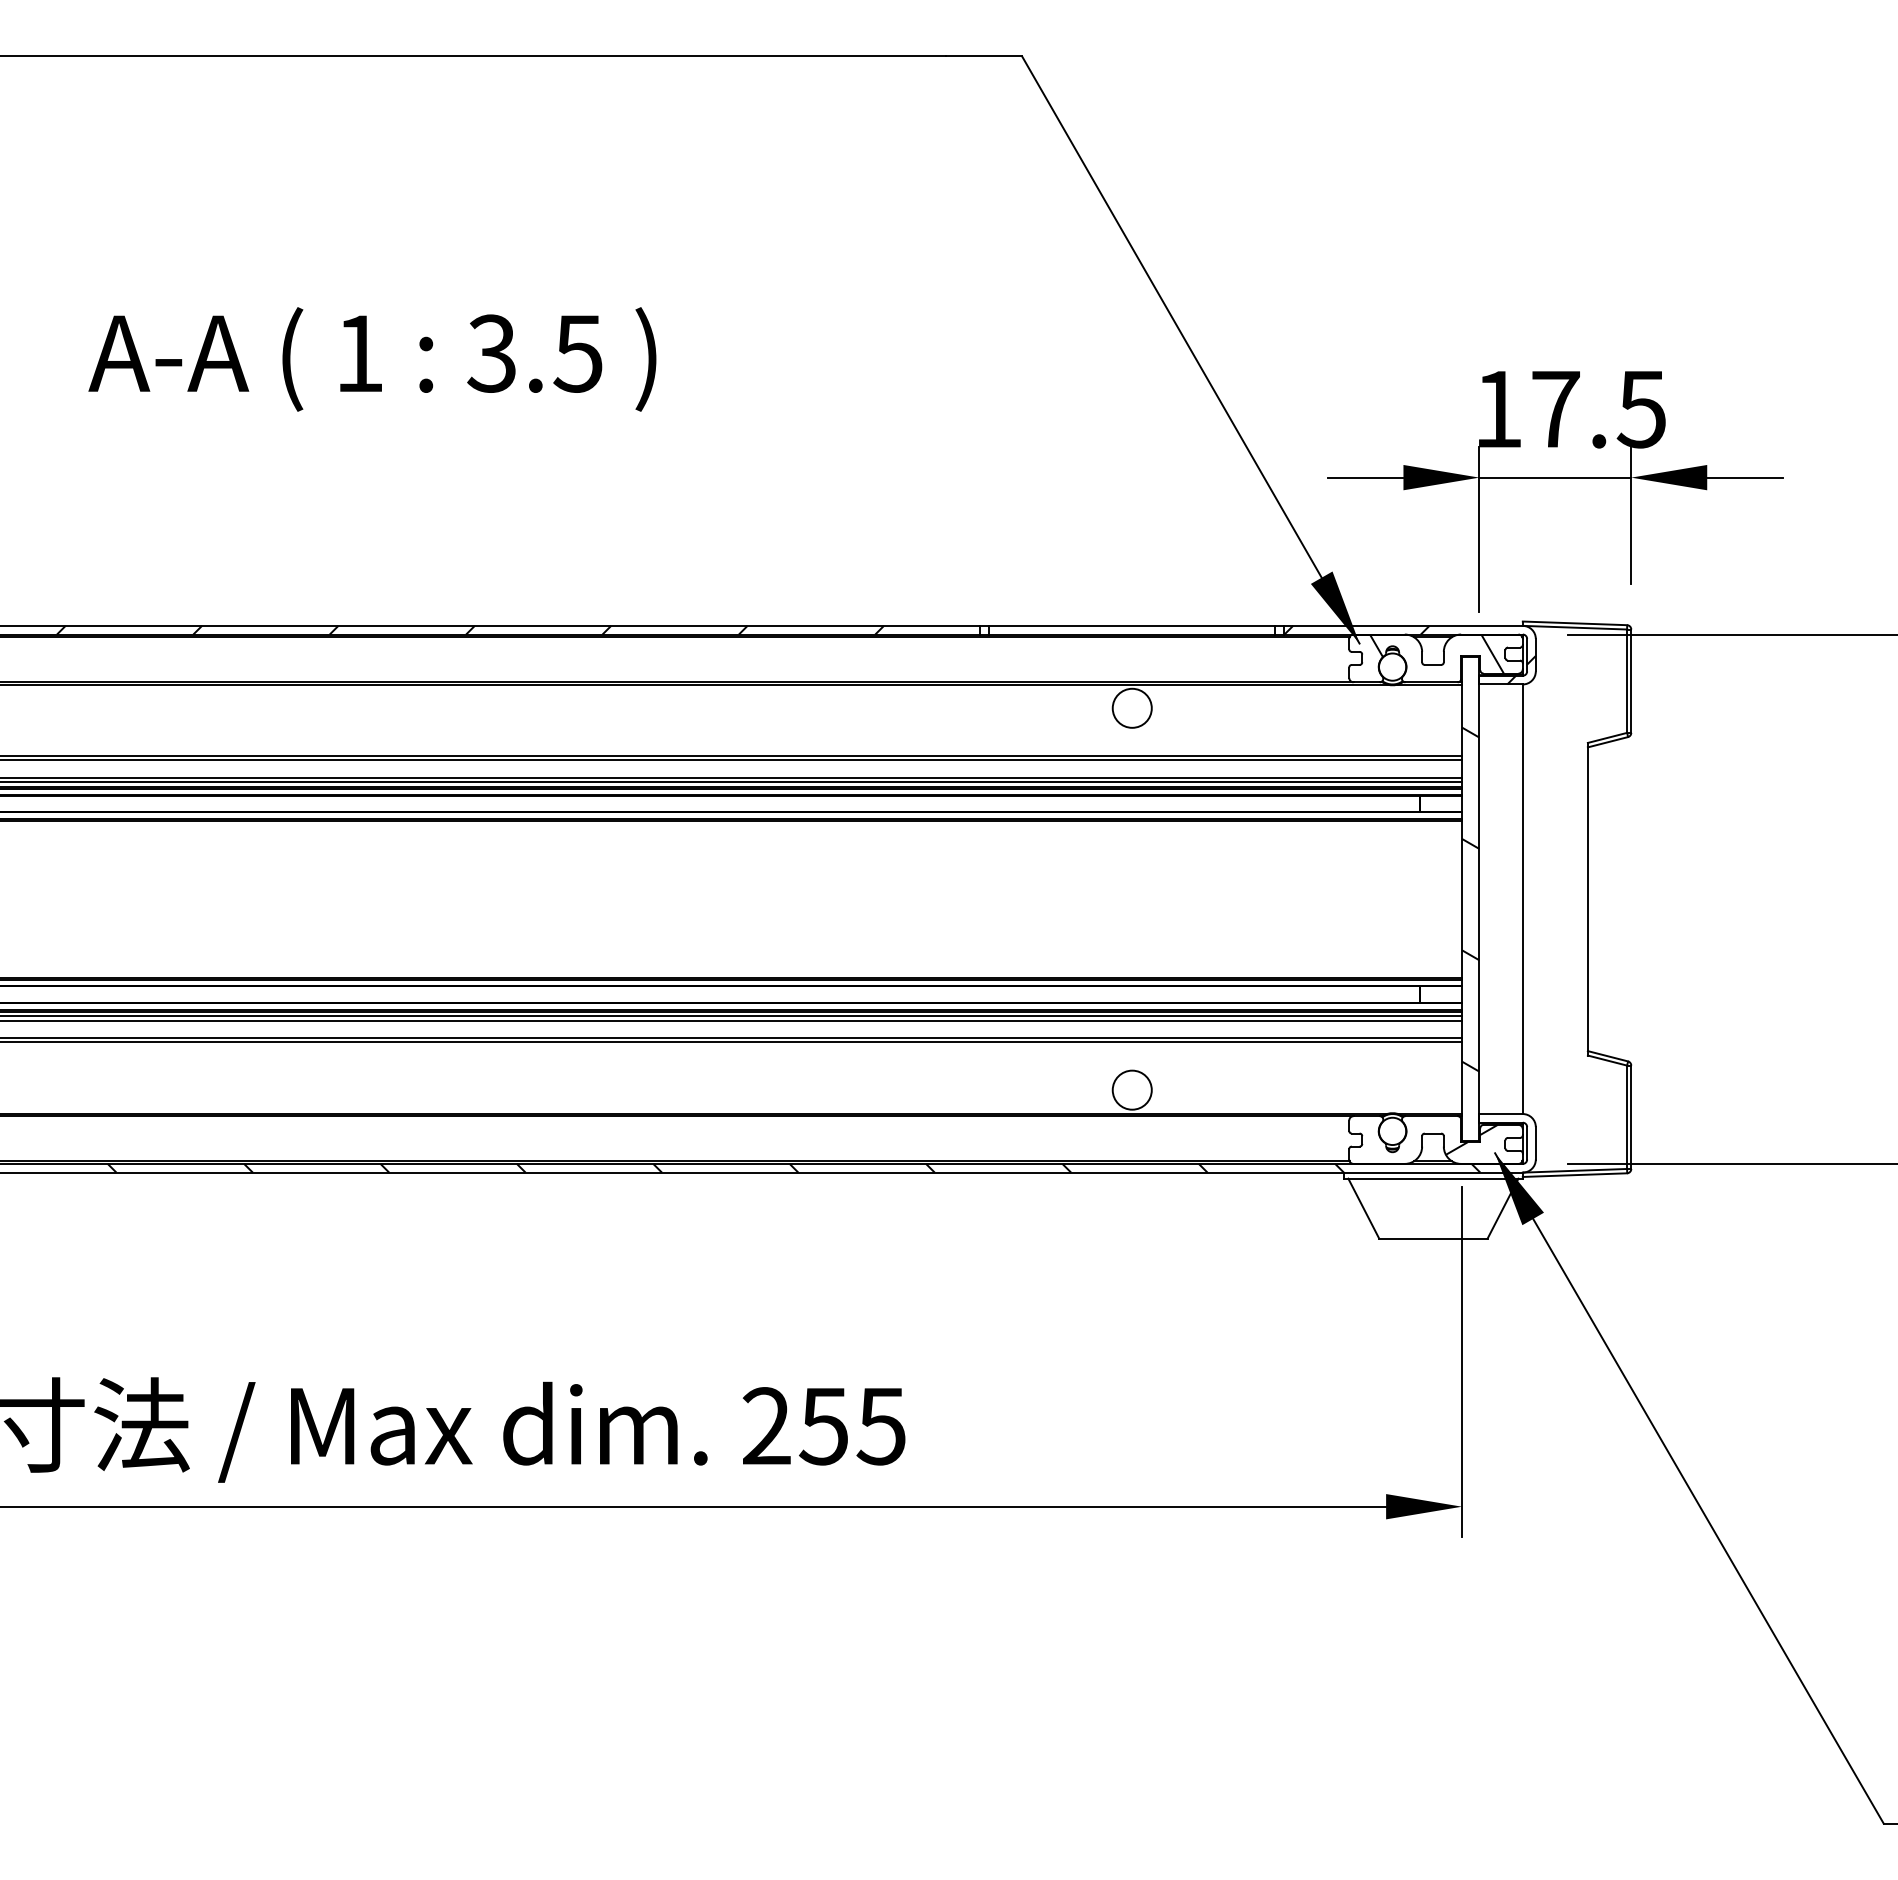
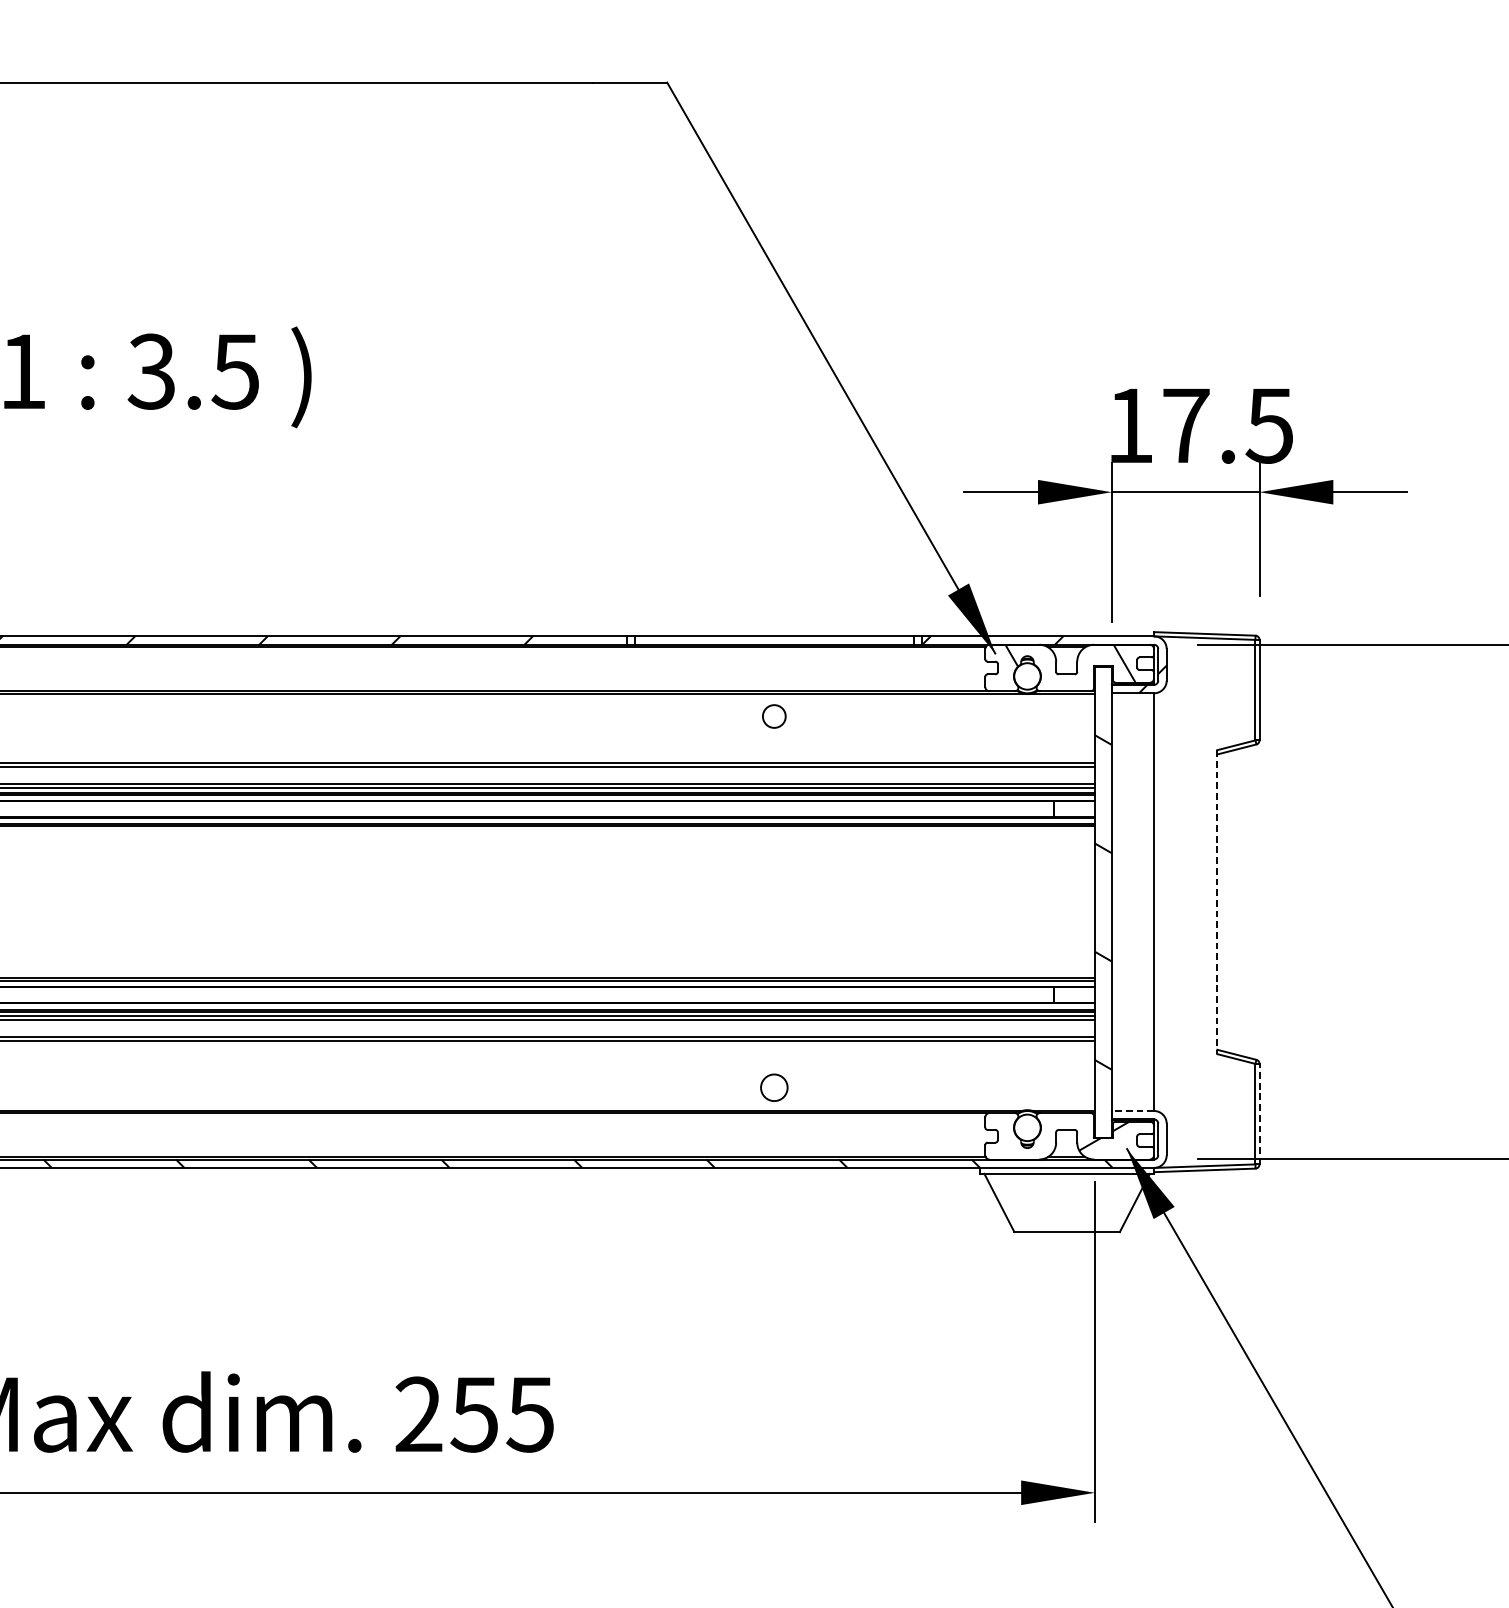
circle: (1131, 707) -> (773, 715), size x0.6
line: (1587, 899) -> (1216, 902), solid -> dashed
circle: (1131, 1089) -> (773, 1087), size x0.7
line: (1501, 1114) -> (1133, 1111), solid -> dashed
line: (1631, 1117) -> (1259, 1114), solid -> dashed

